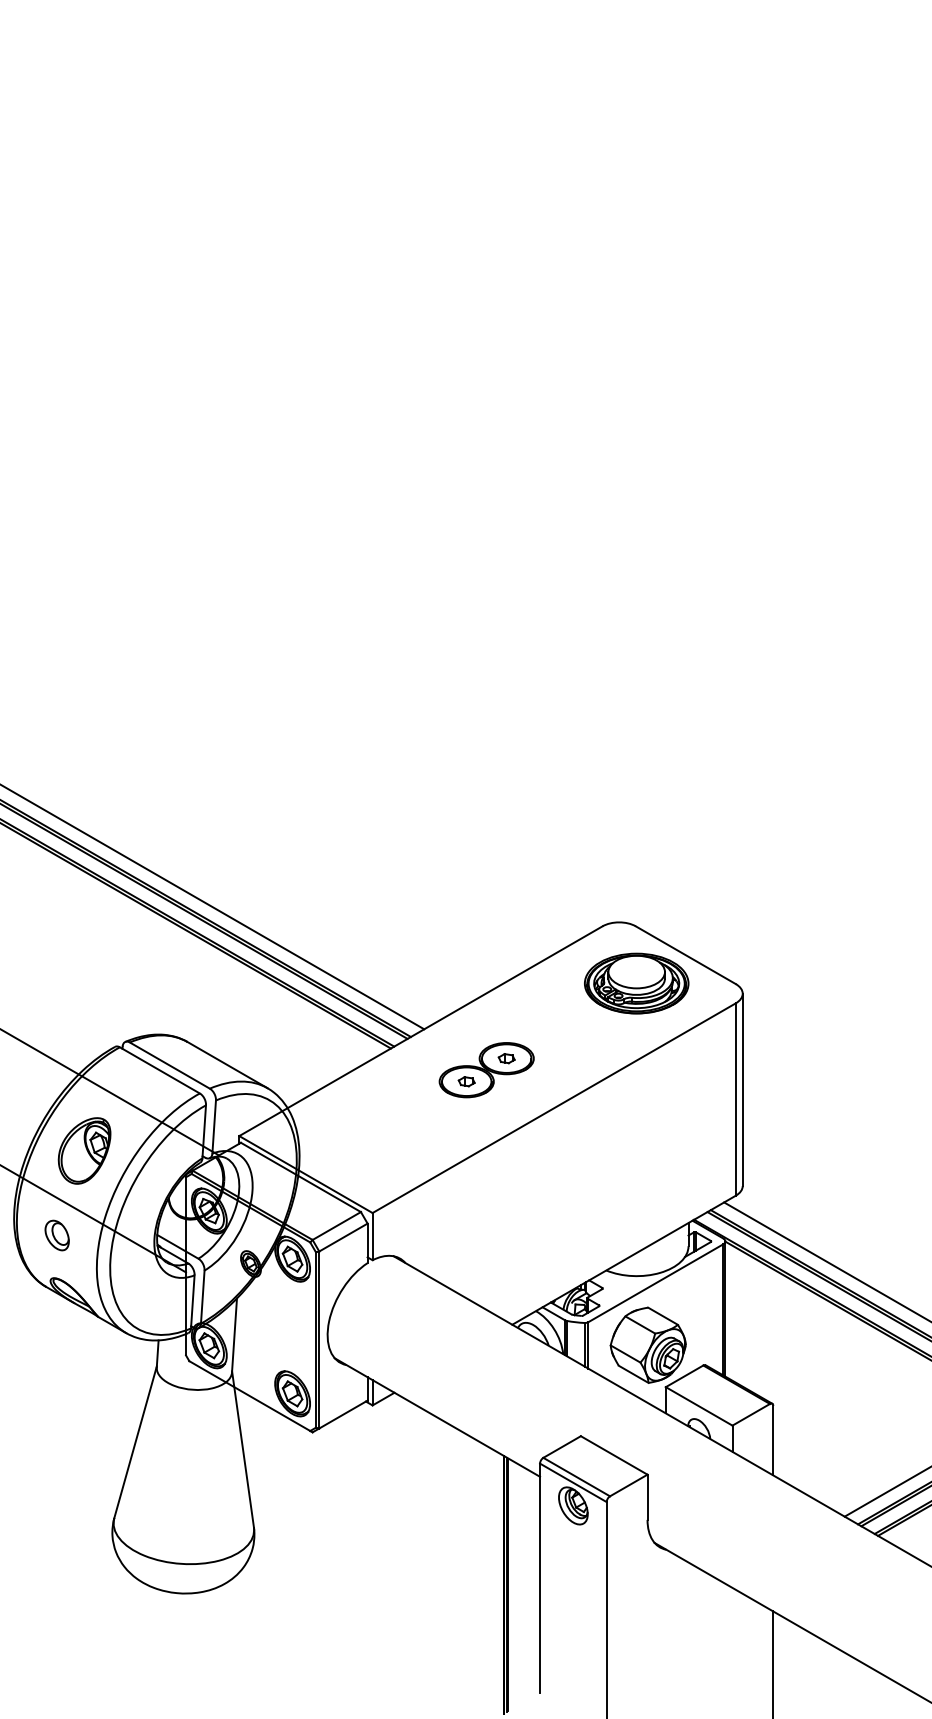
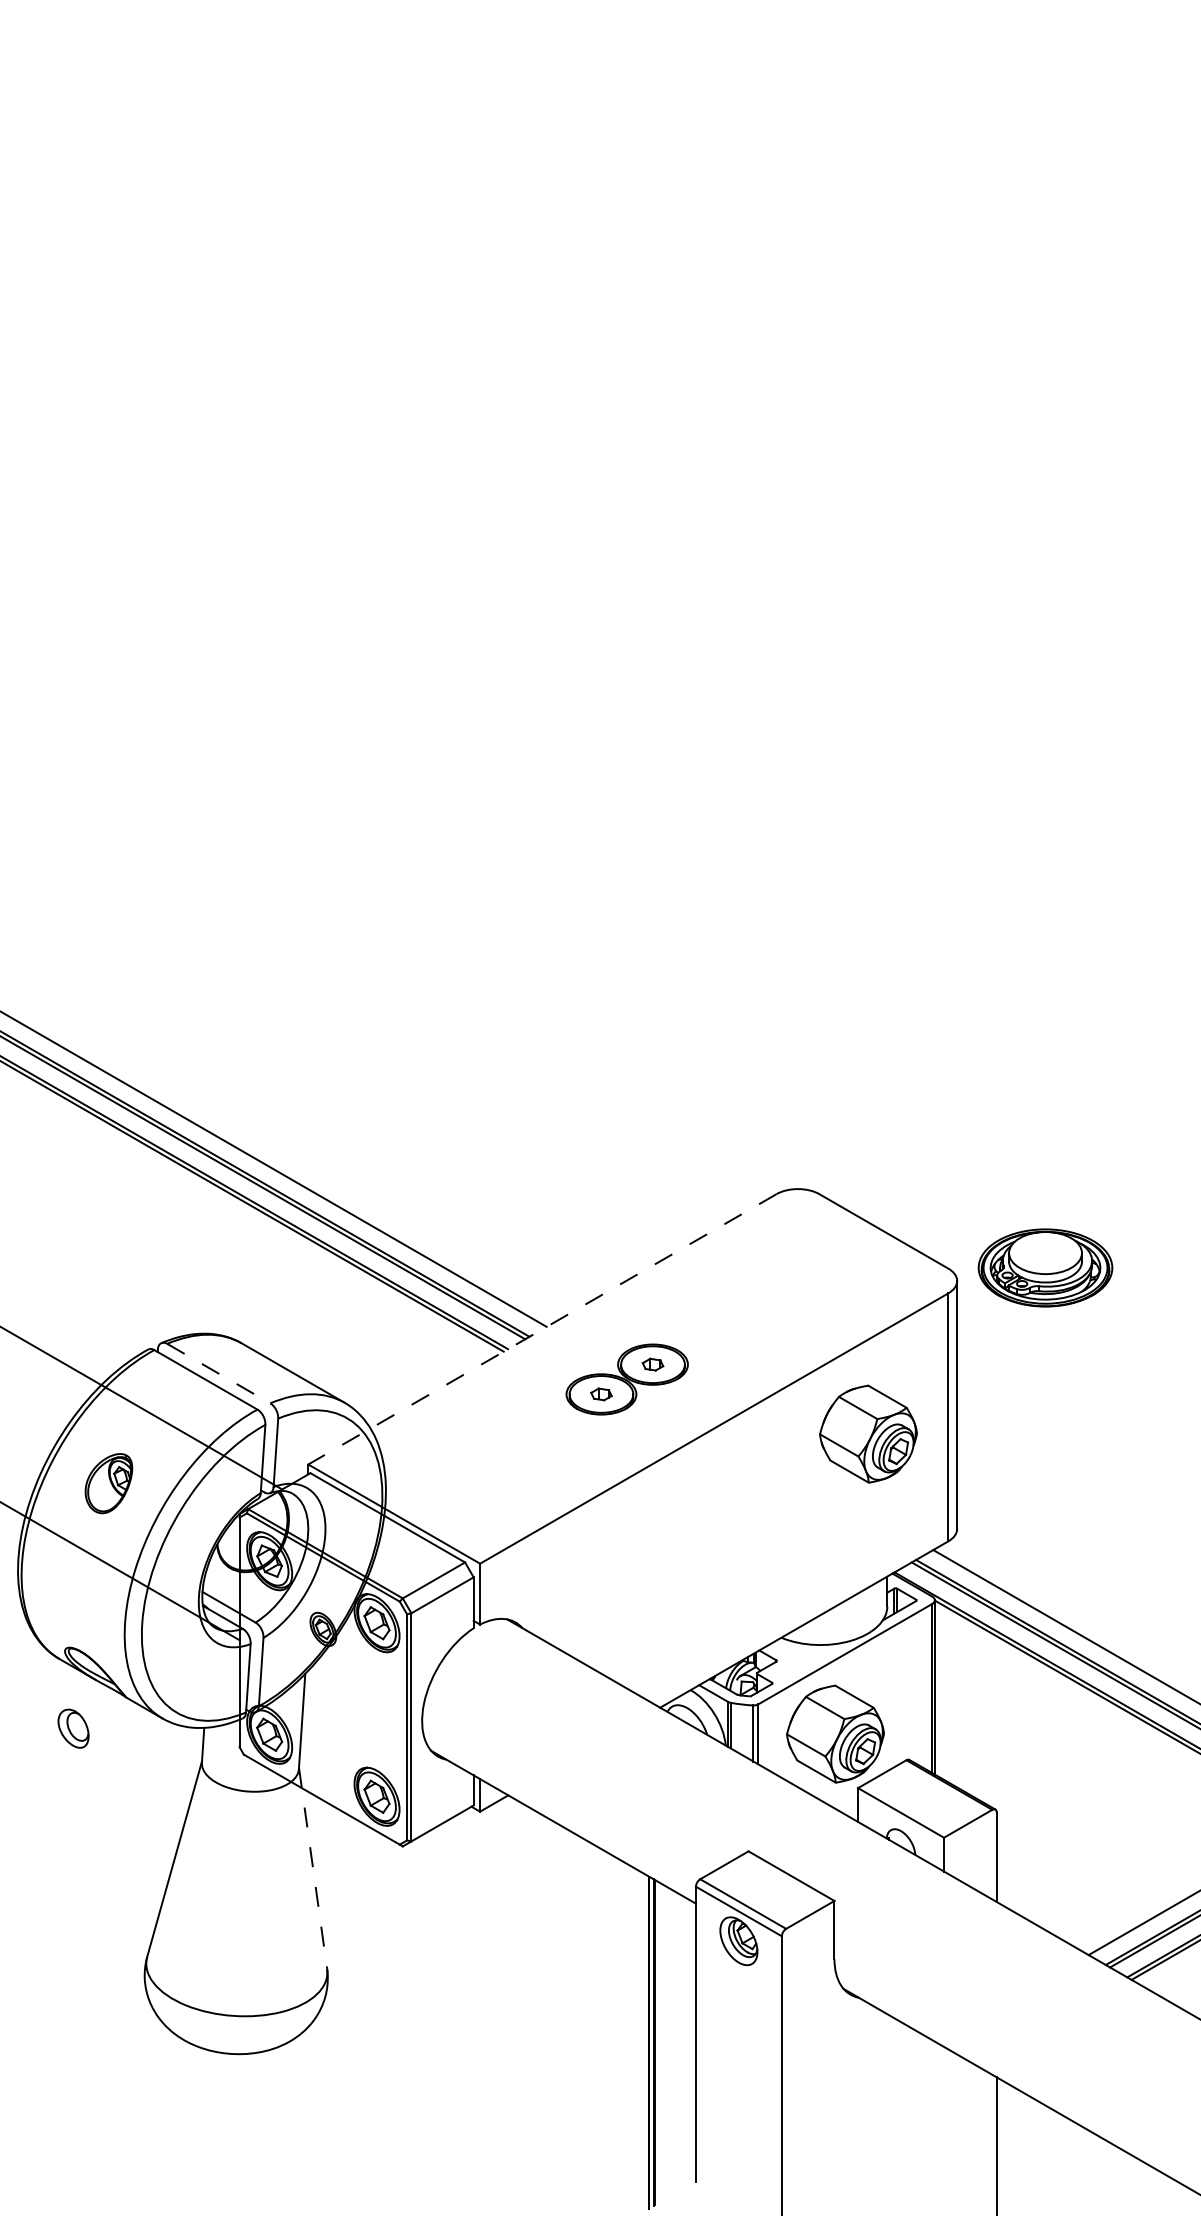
part: (636, 983) -> (1045, 1267), moved
line: (420, 1031) -> (541, 1329), solid -> dashed
line: (169, 1065) -> (218, 1373), solid -> dashed
part: (673, 1112) -> (868, 1433), added
part: (84, 1150) -> (108, 1483), size x0.7
part: (57, 1235) -> (73, 1728), moved
line: (243, 1449) -> (313, 1868), solid -> dashed

